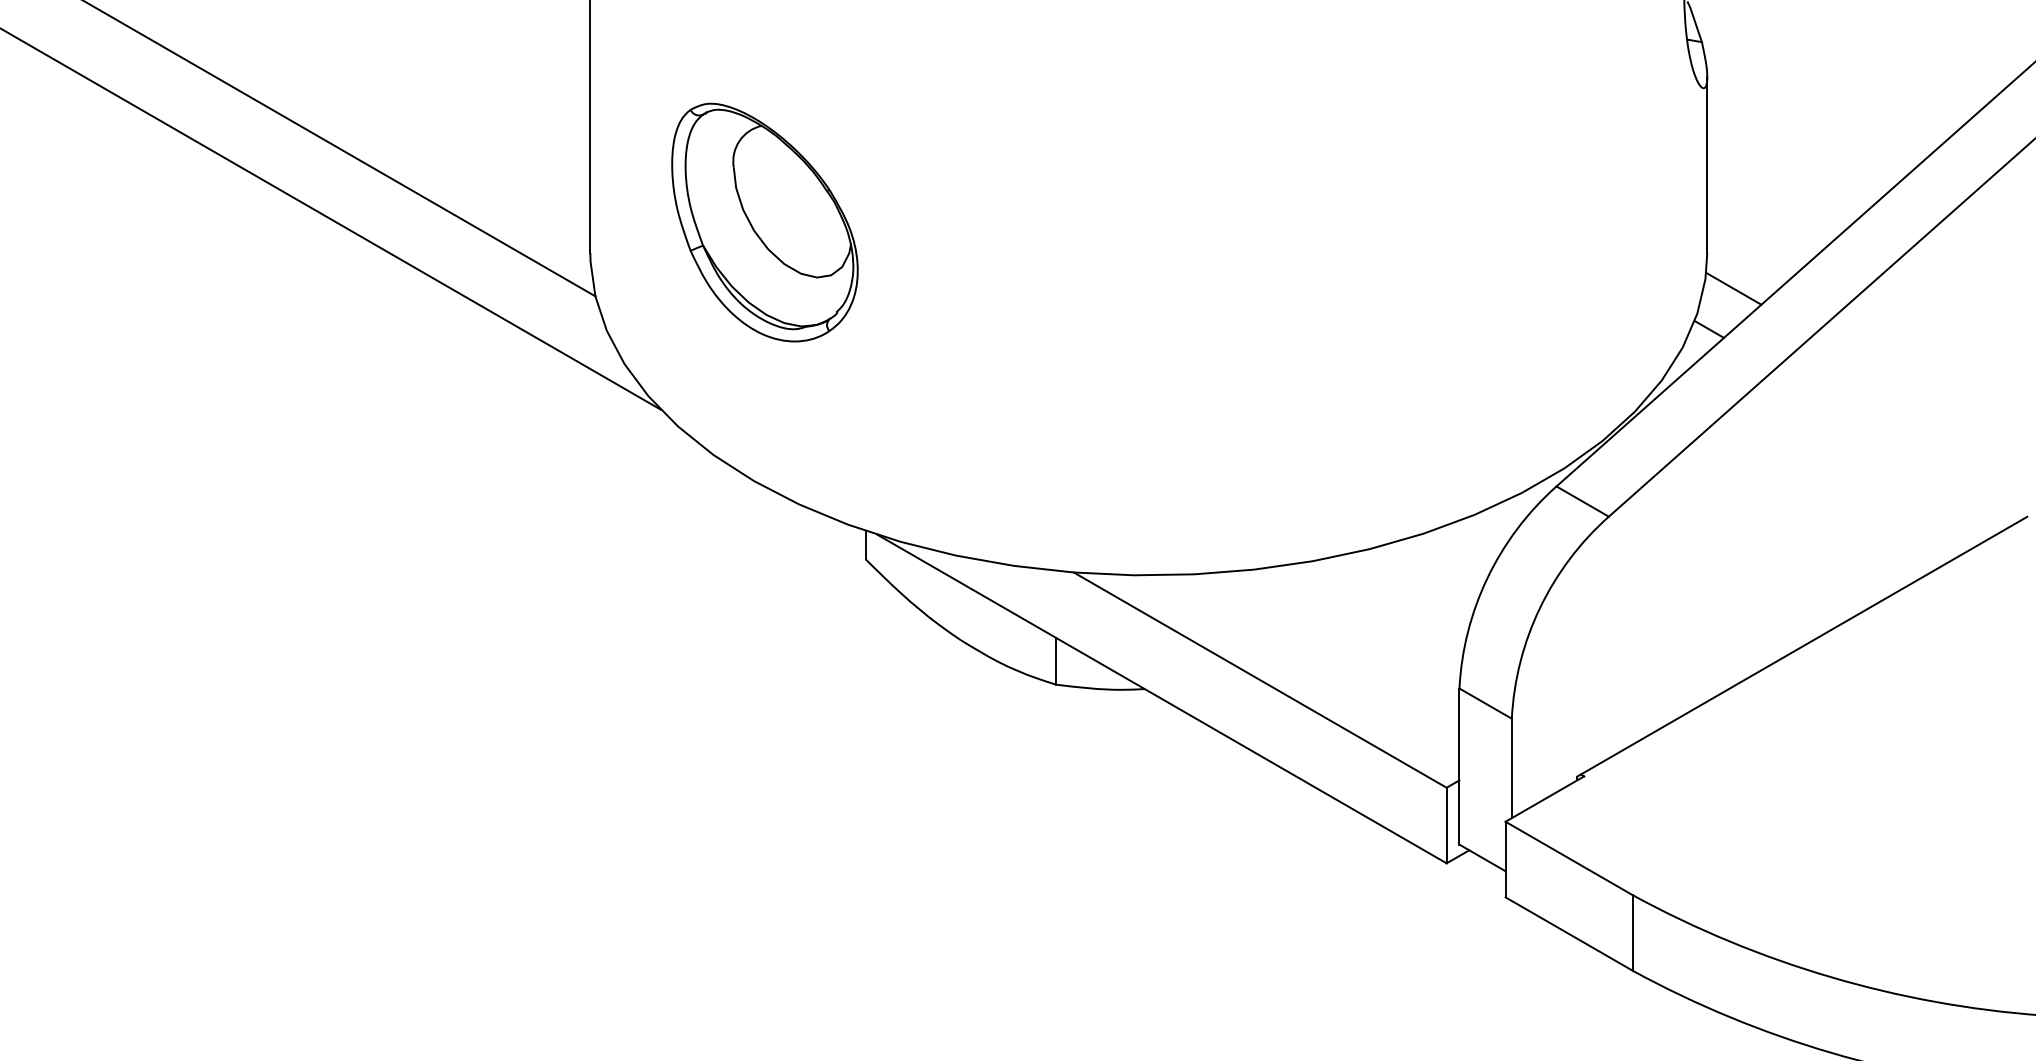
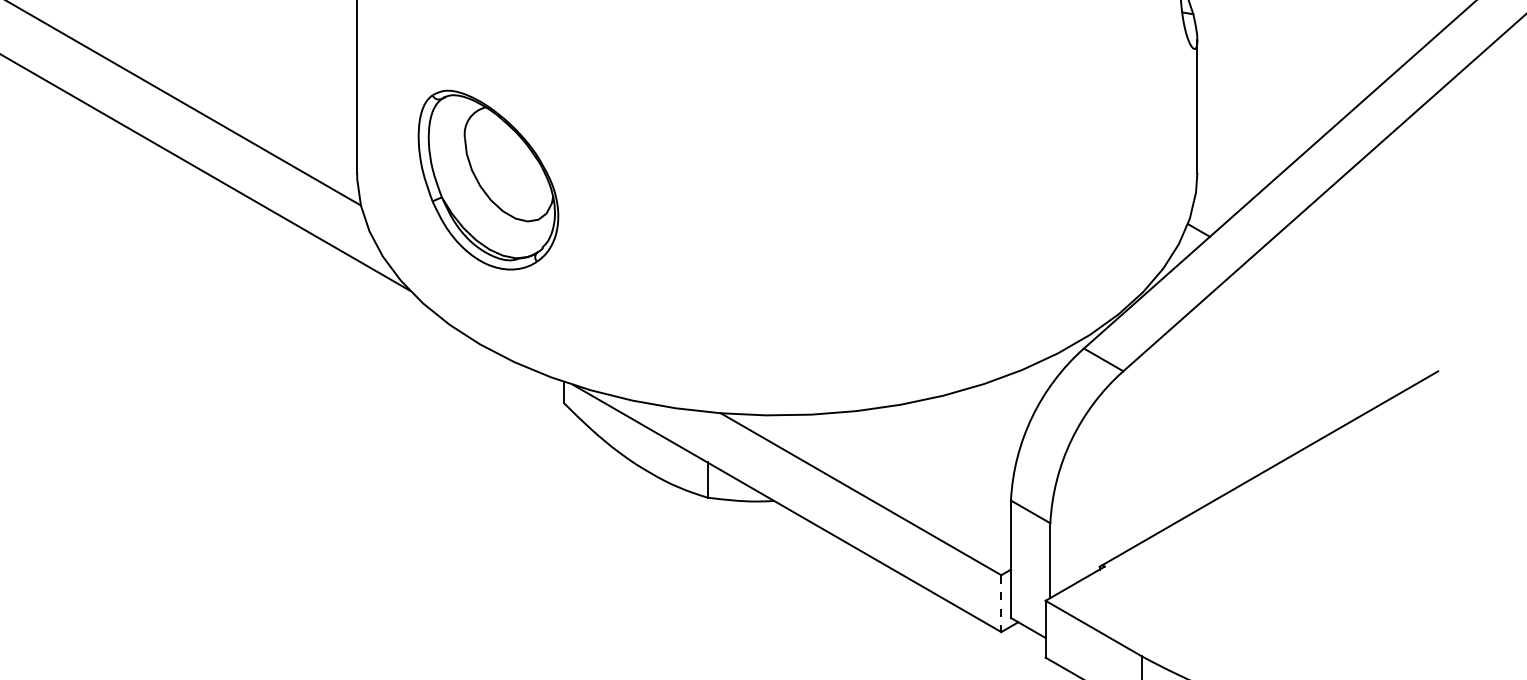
part: (764, 222) -> (488, 180), moved
line: (1733, 288) -> (1217, 199), removed
line: (1446, 825) -> (1001, 603), solid -> dashed

